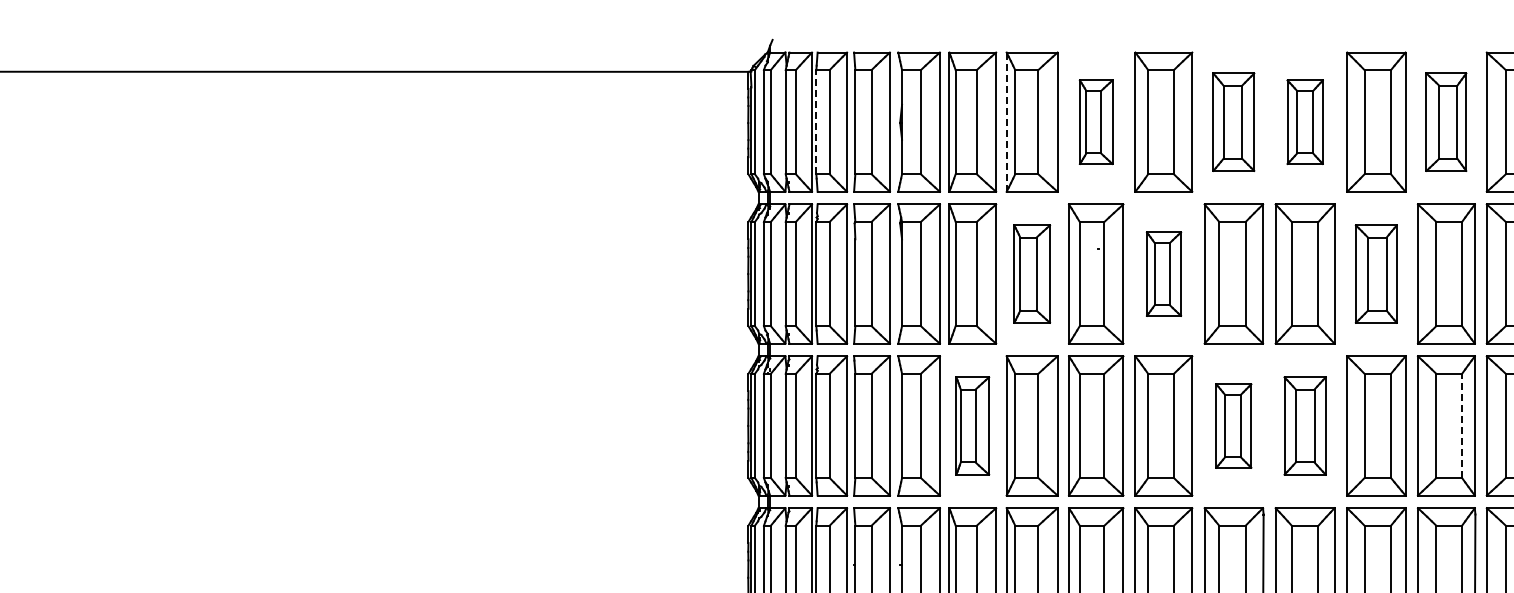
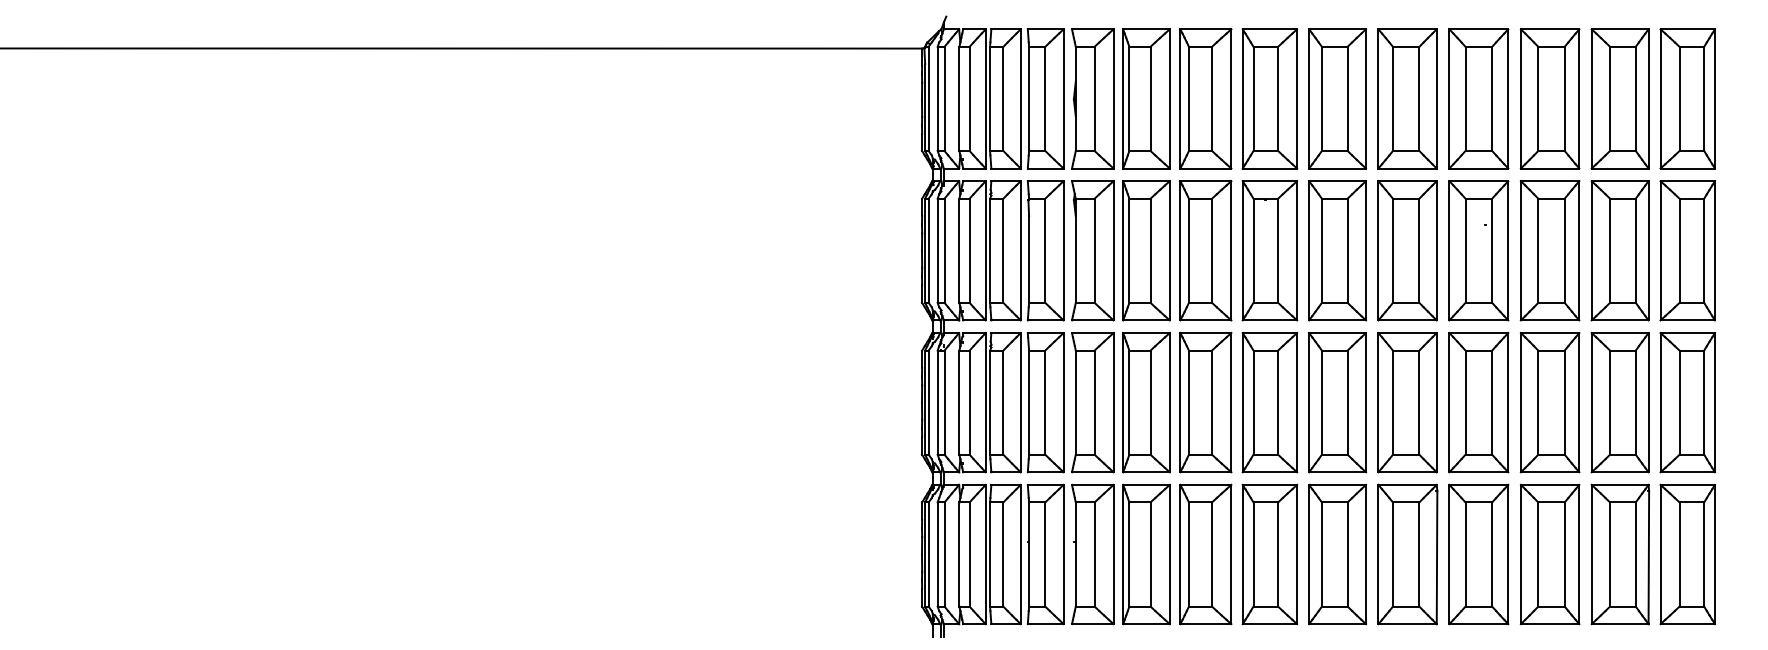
line: (816, 121) -> (990, 98), dashed -> solid
line: (1006, 121) -> (1180, 98), dashed -> solid
part: (1095, 121) -> (1269, 98), size x1.67
part: (1233, 121) -> (1407, 98), size x1.43
part: (1304, 121) -> (1478, 98), size x1.67
part: (1445, 121) -> (1619, 98), size x1.43
part: (1031, 273) -> (1205, 250), size x1.43
part: (1163, 273) -> (1337, 250), size x1.67
part: (1375, 273) -> (1549, 250), size x1.43
part: (972, 425) -> (1146, 402), size x1.43
part: (1233, 425) -> (1407, 402), size x1.67
part: (1304, 425) -> (1478, 402), size x1.43
line: (1461, 425) -> (1635, 402), dashed -> solid

